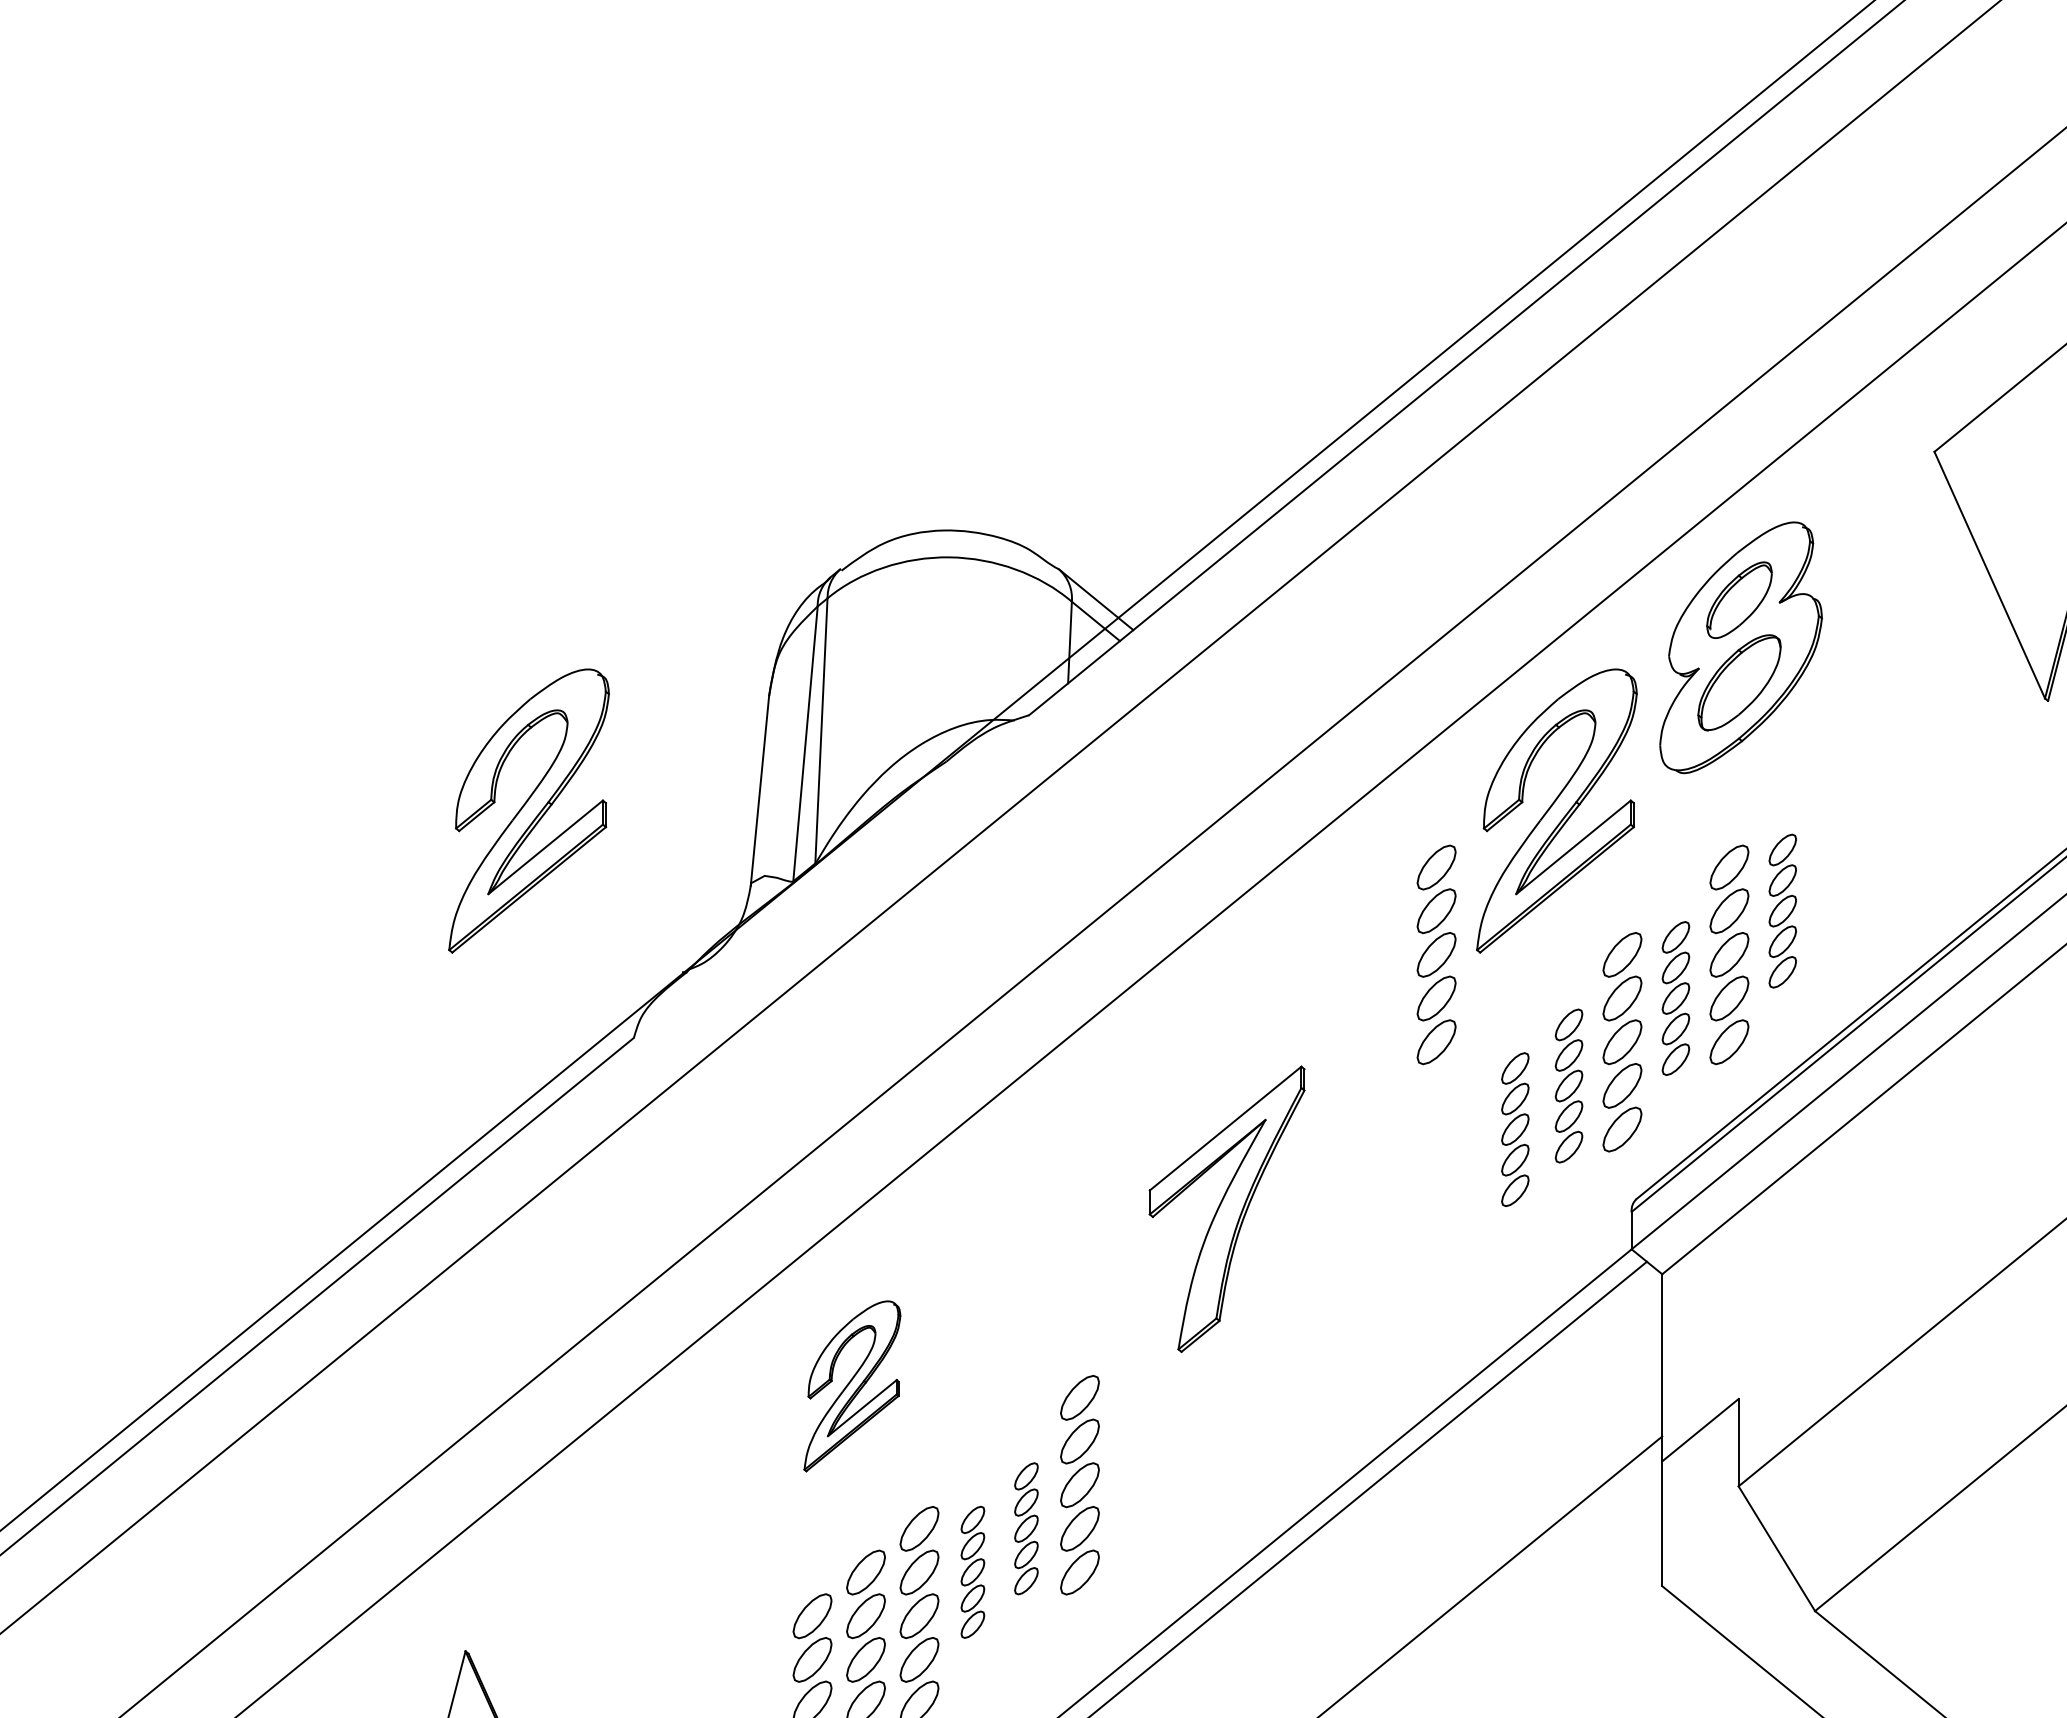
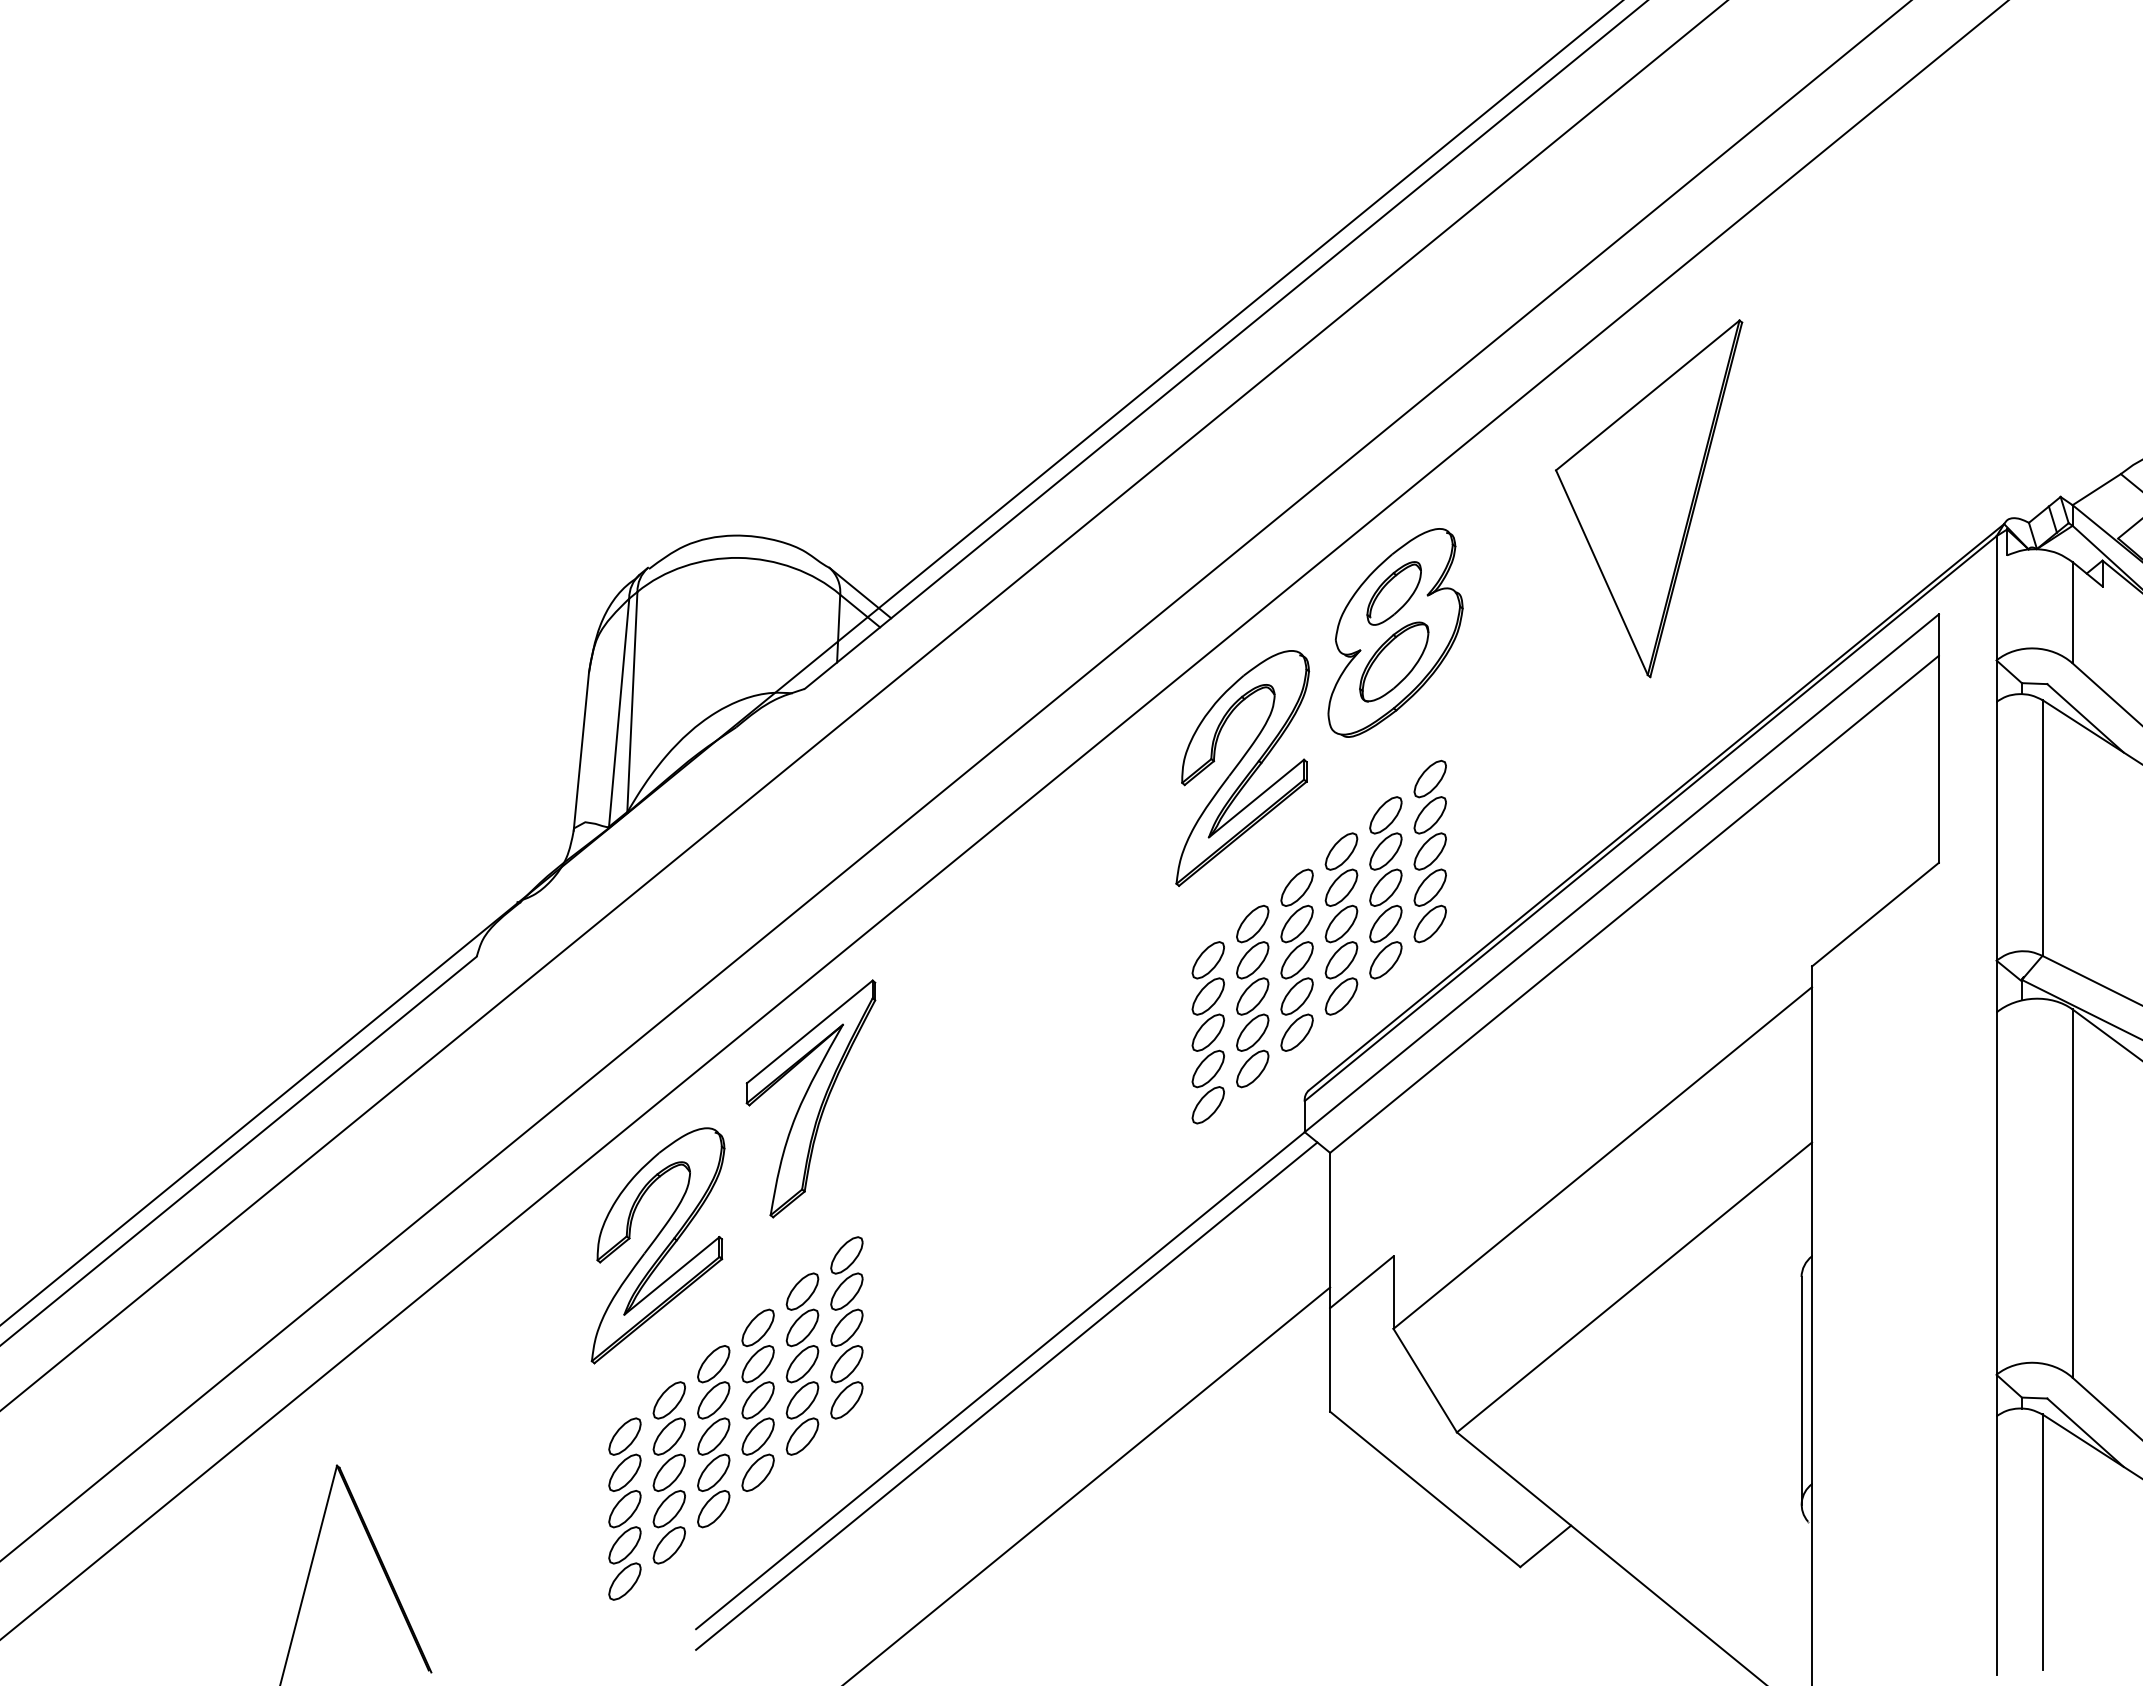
part: (528, 811) -> (389, 768), removed
part: (1781, 911) -> (1429, 851), size x1.43
part: (1436, 954) -> (1142, 887), removed
part: (1675, 997) -> (1341, 923), size x1.43
part: (1568, 1085) -> (1252, 996), size x1.43
part: (1514, 1129) -> (1207, 1032), size x1.43
part: (1226, 1208) -> (810, 1098), moved
part: (851, 1385) -> (657, 1245), size x1.67
part: (1026, 1528) -> (802, 1363), size x1.67
part: (972, 1571) -> (757, 1399), size x1.67

